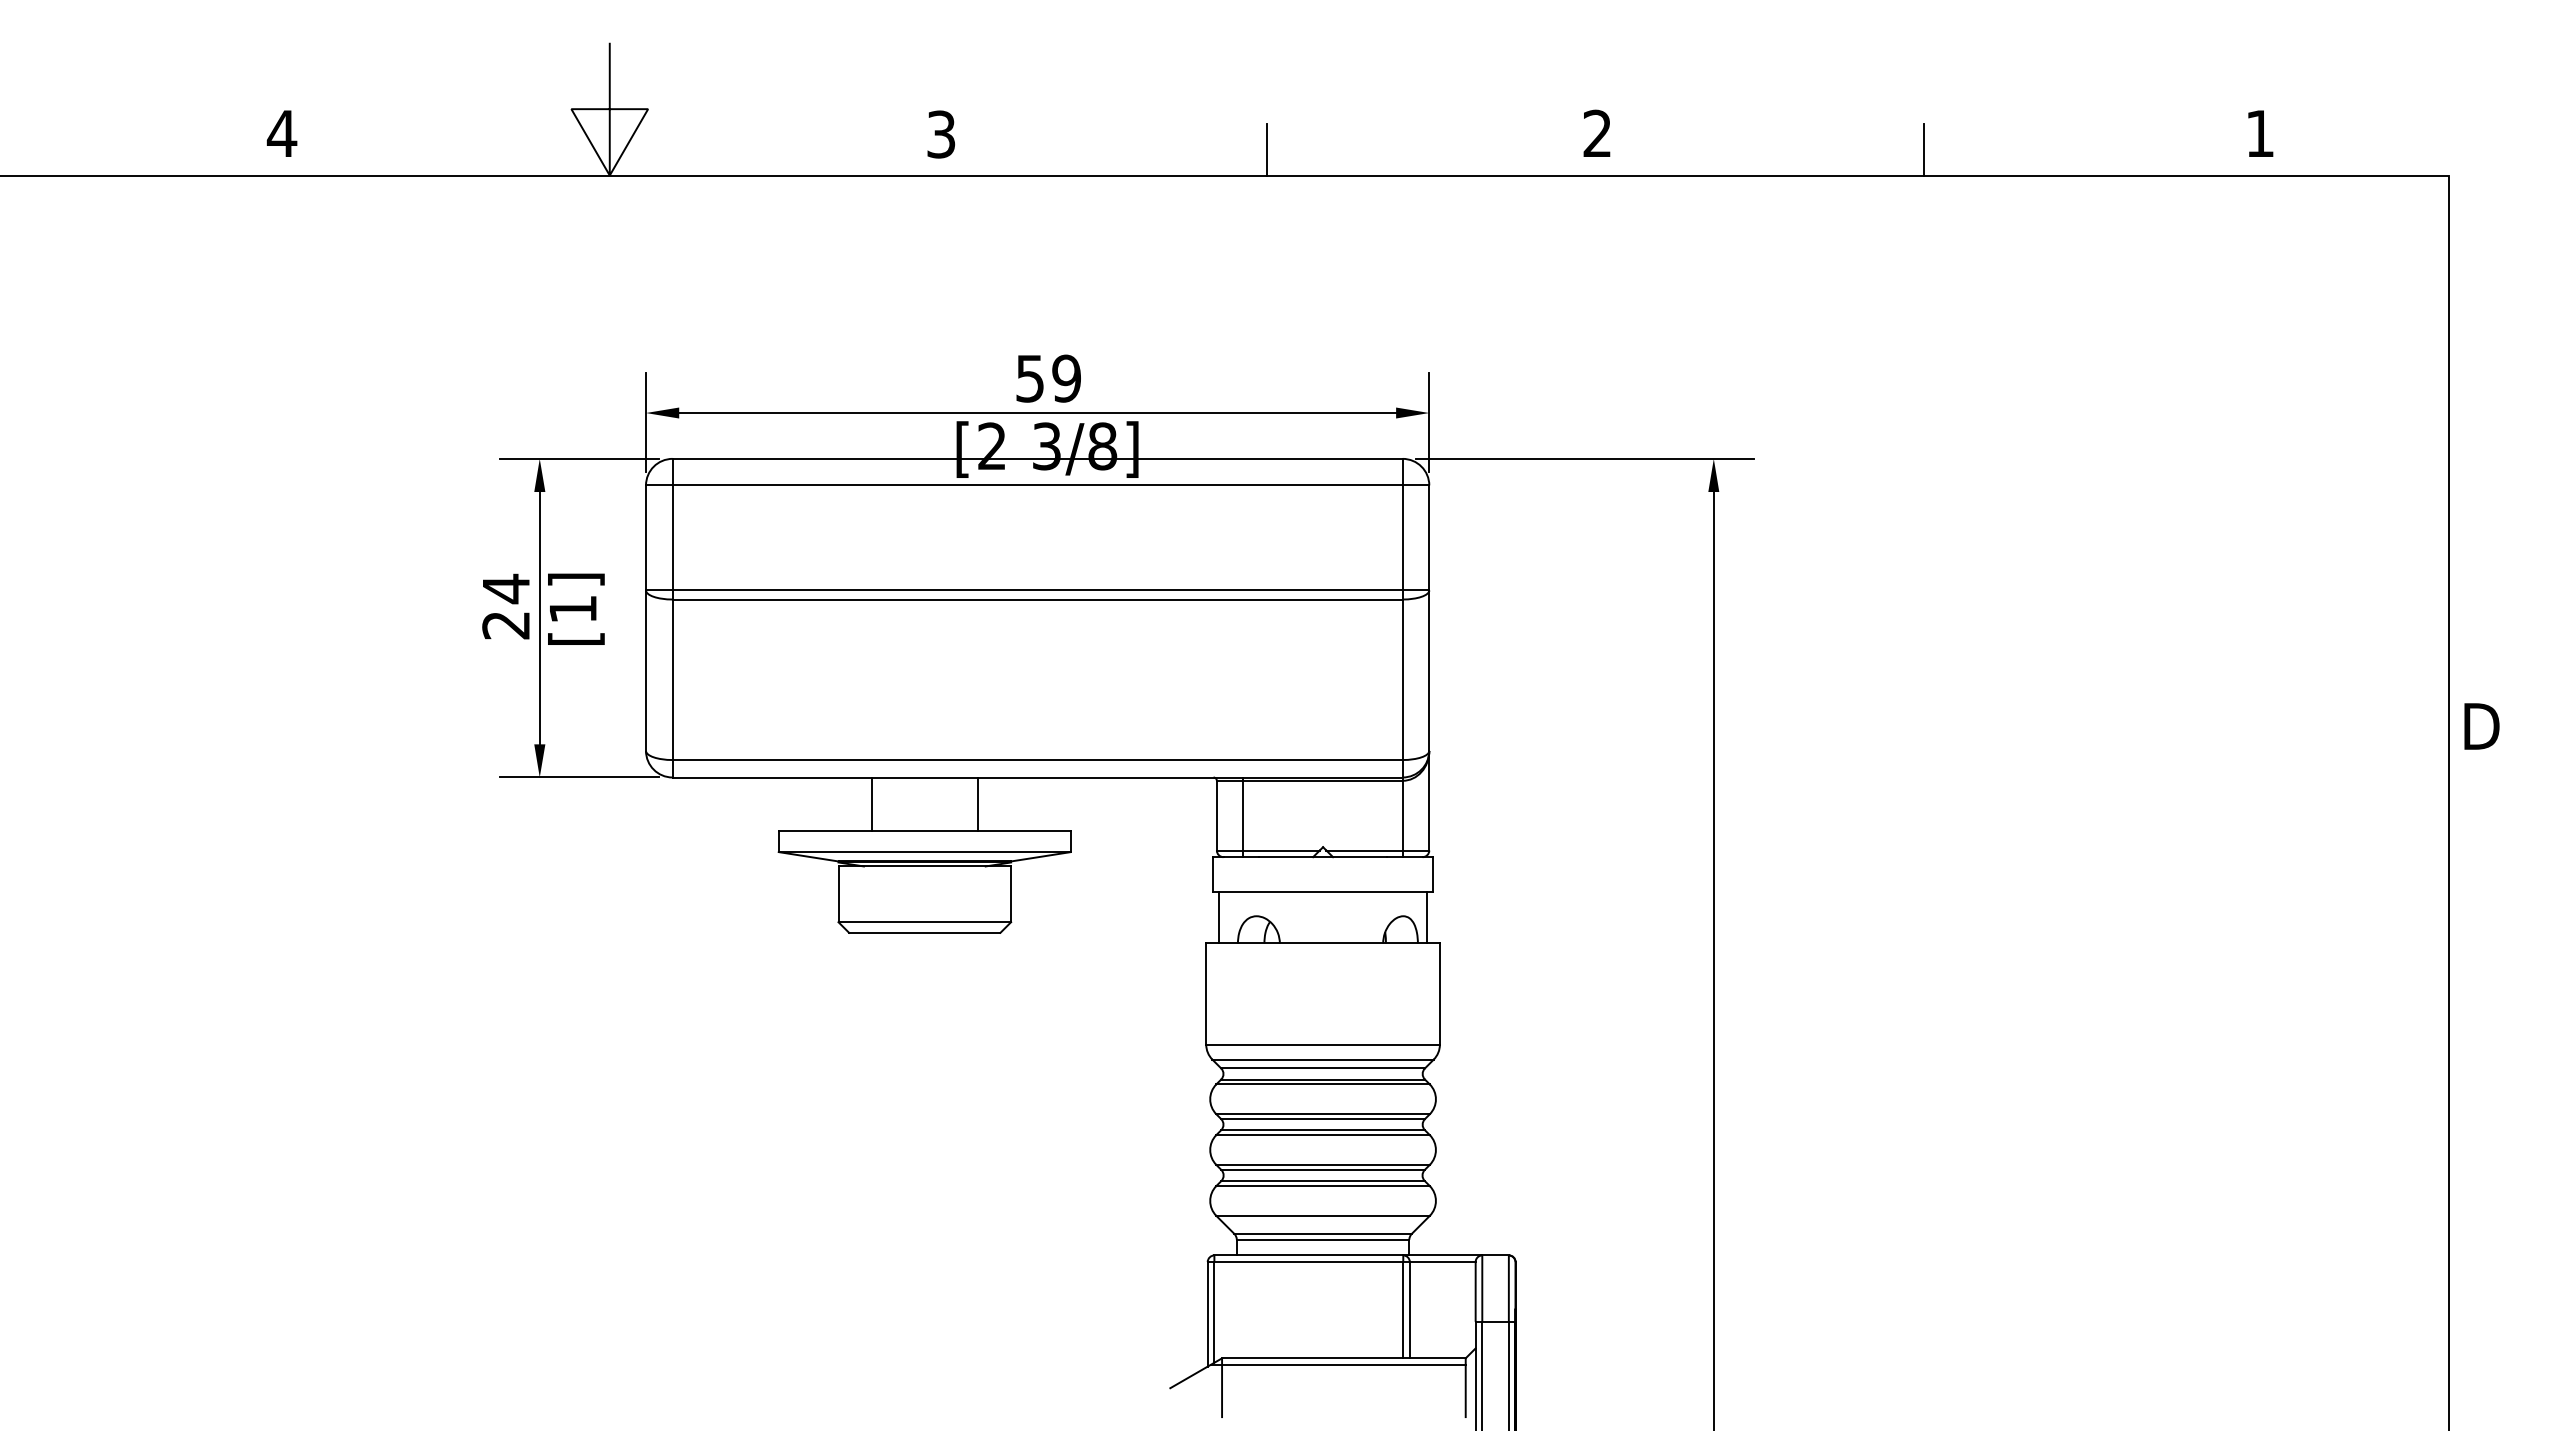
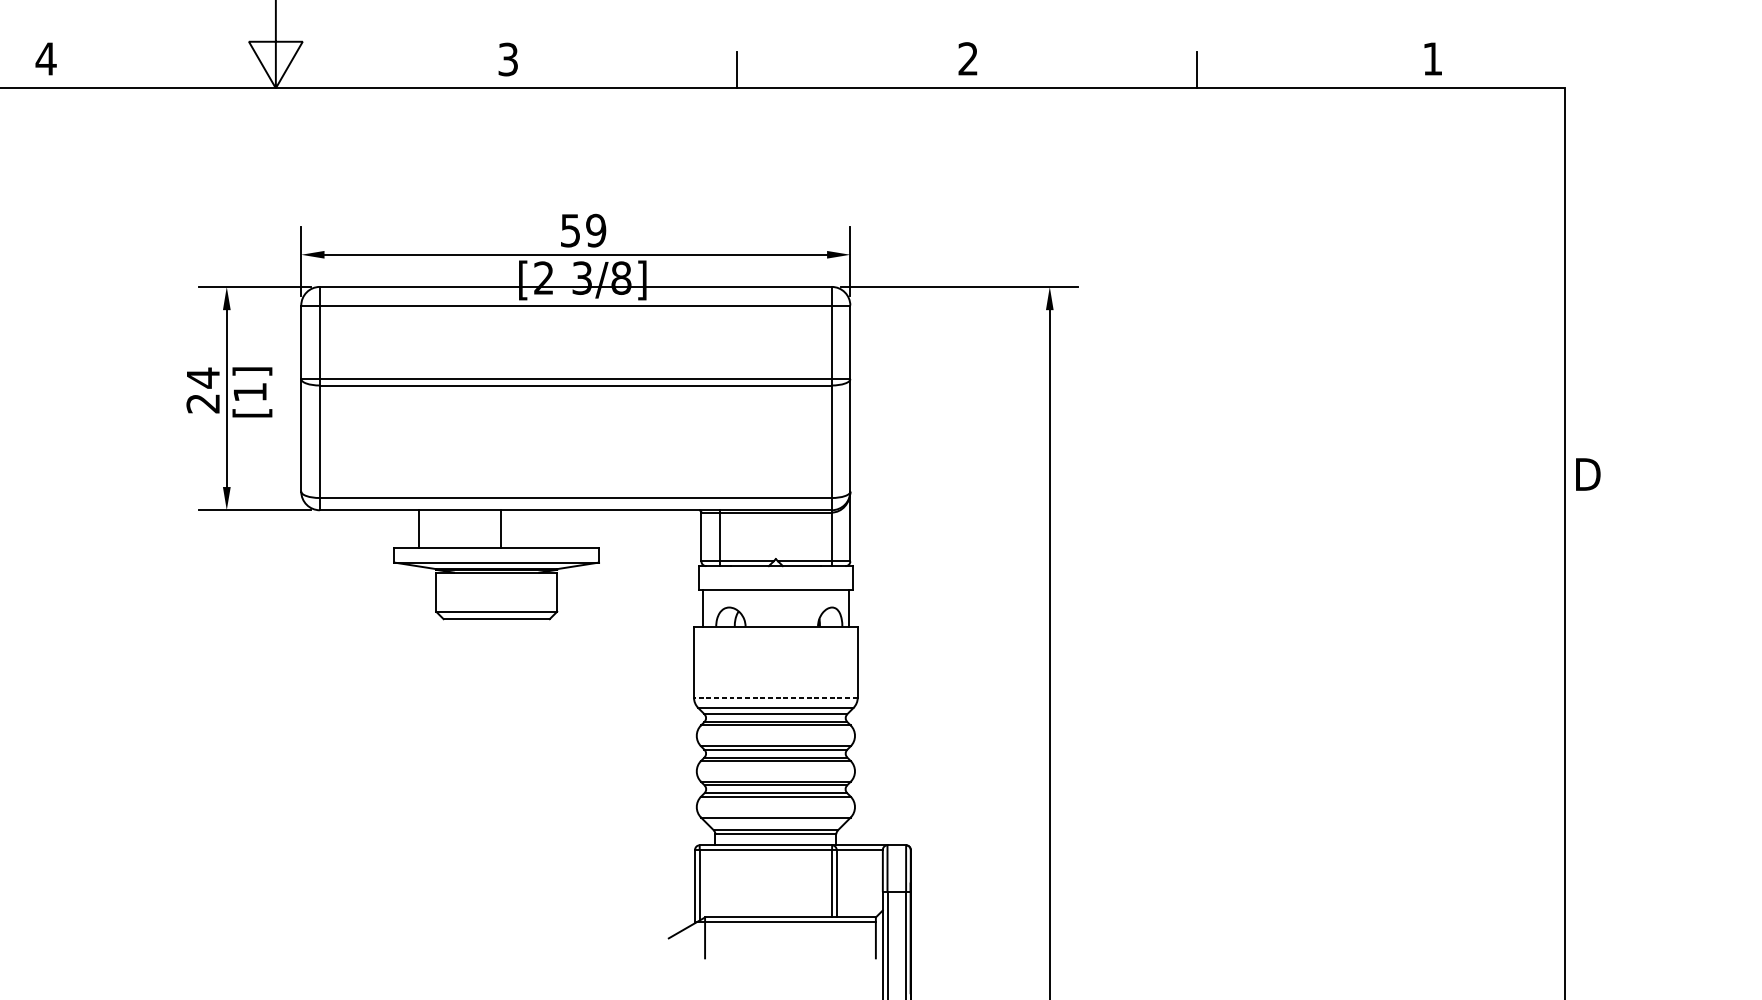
line: (871, 803) -> (418, 528), moved
line: (977, 803) -> (500, 528), moved
line: (1323, 1044) -> (776, 697), solid -> dashed

